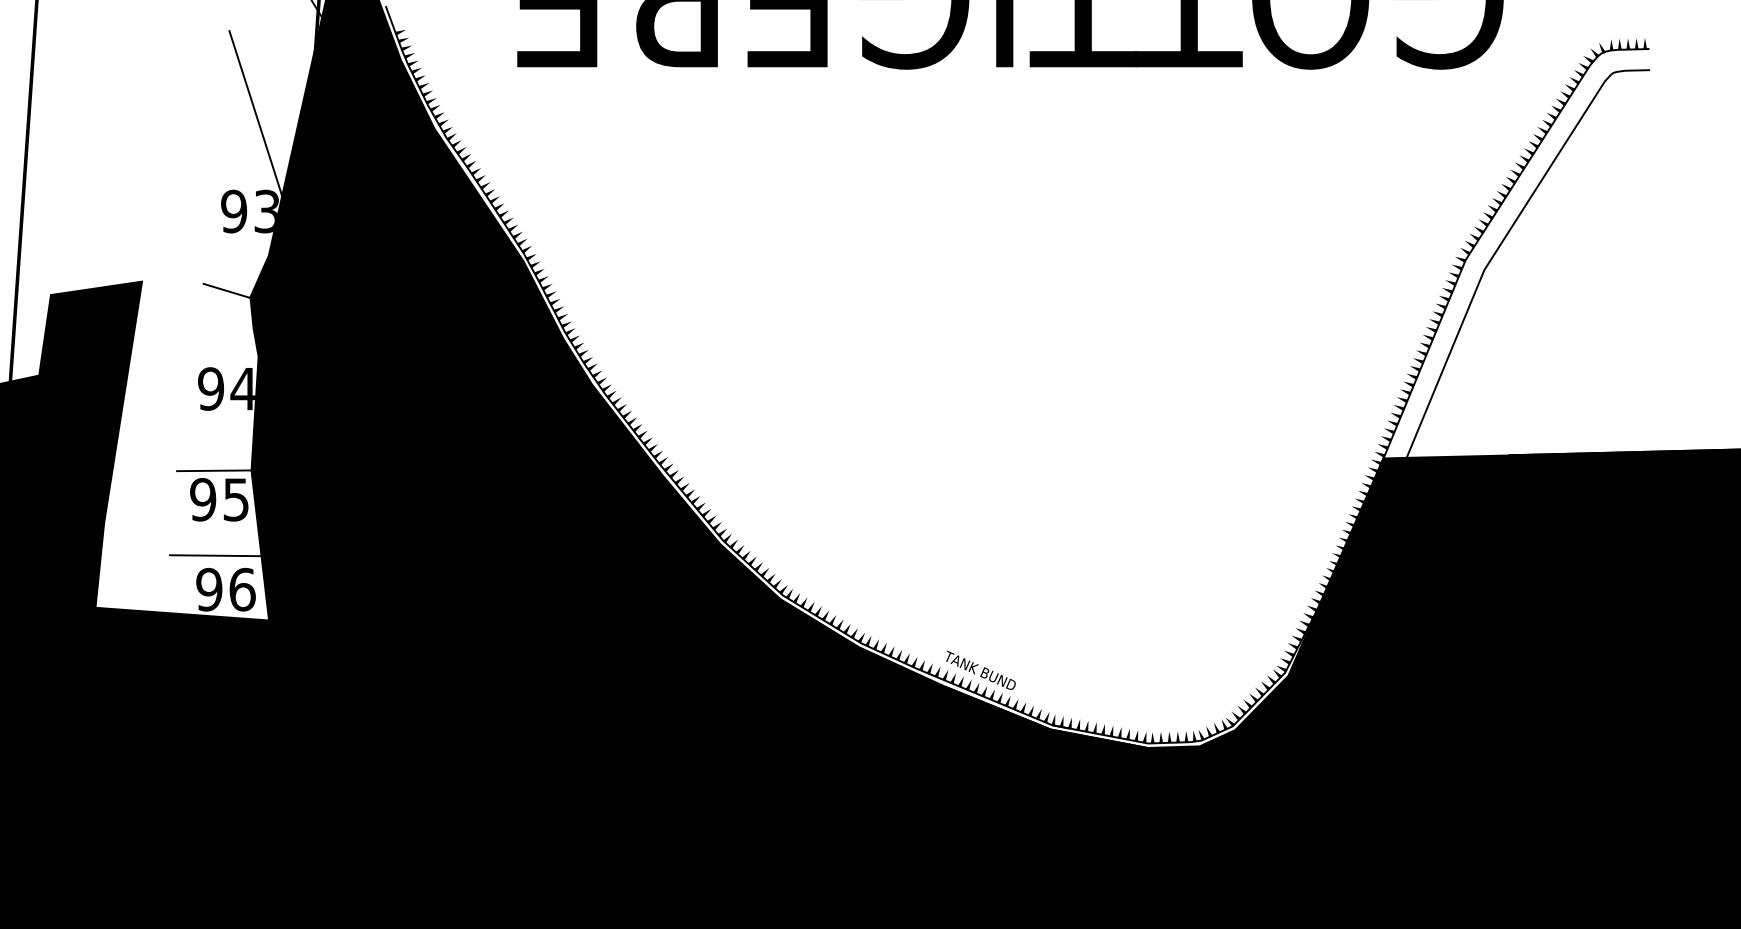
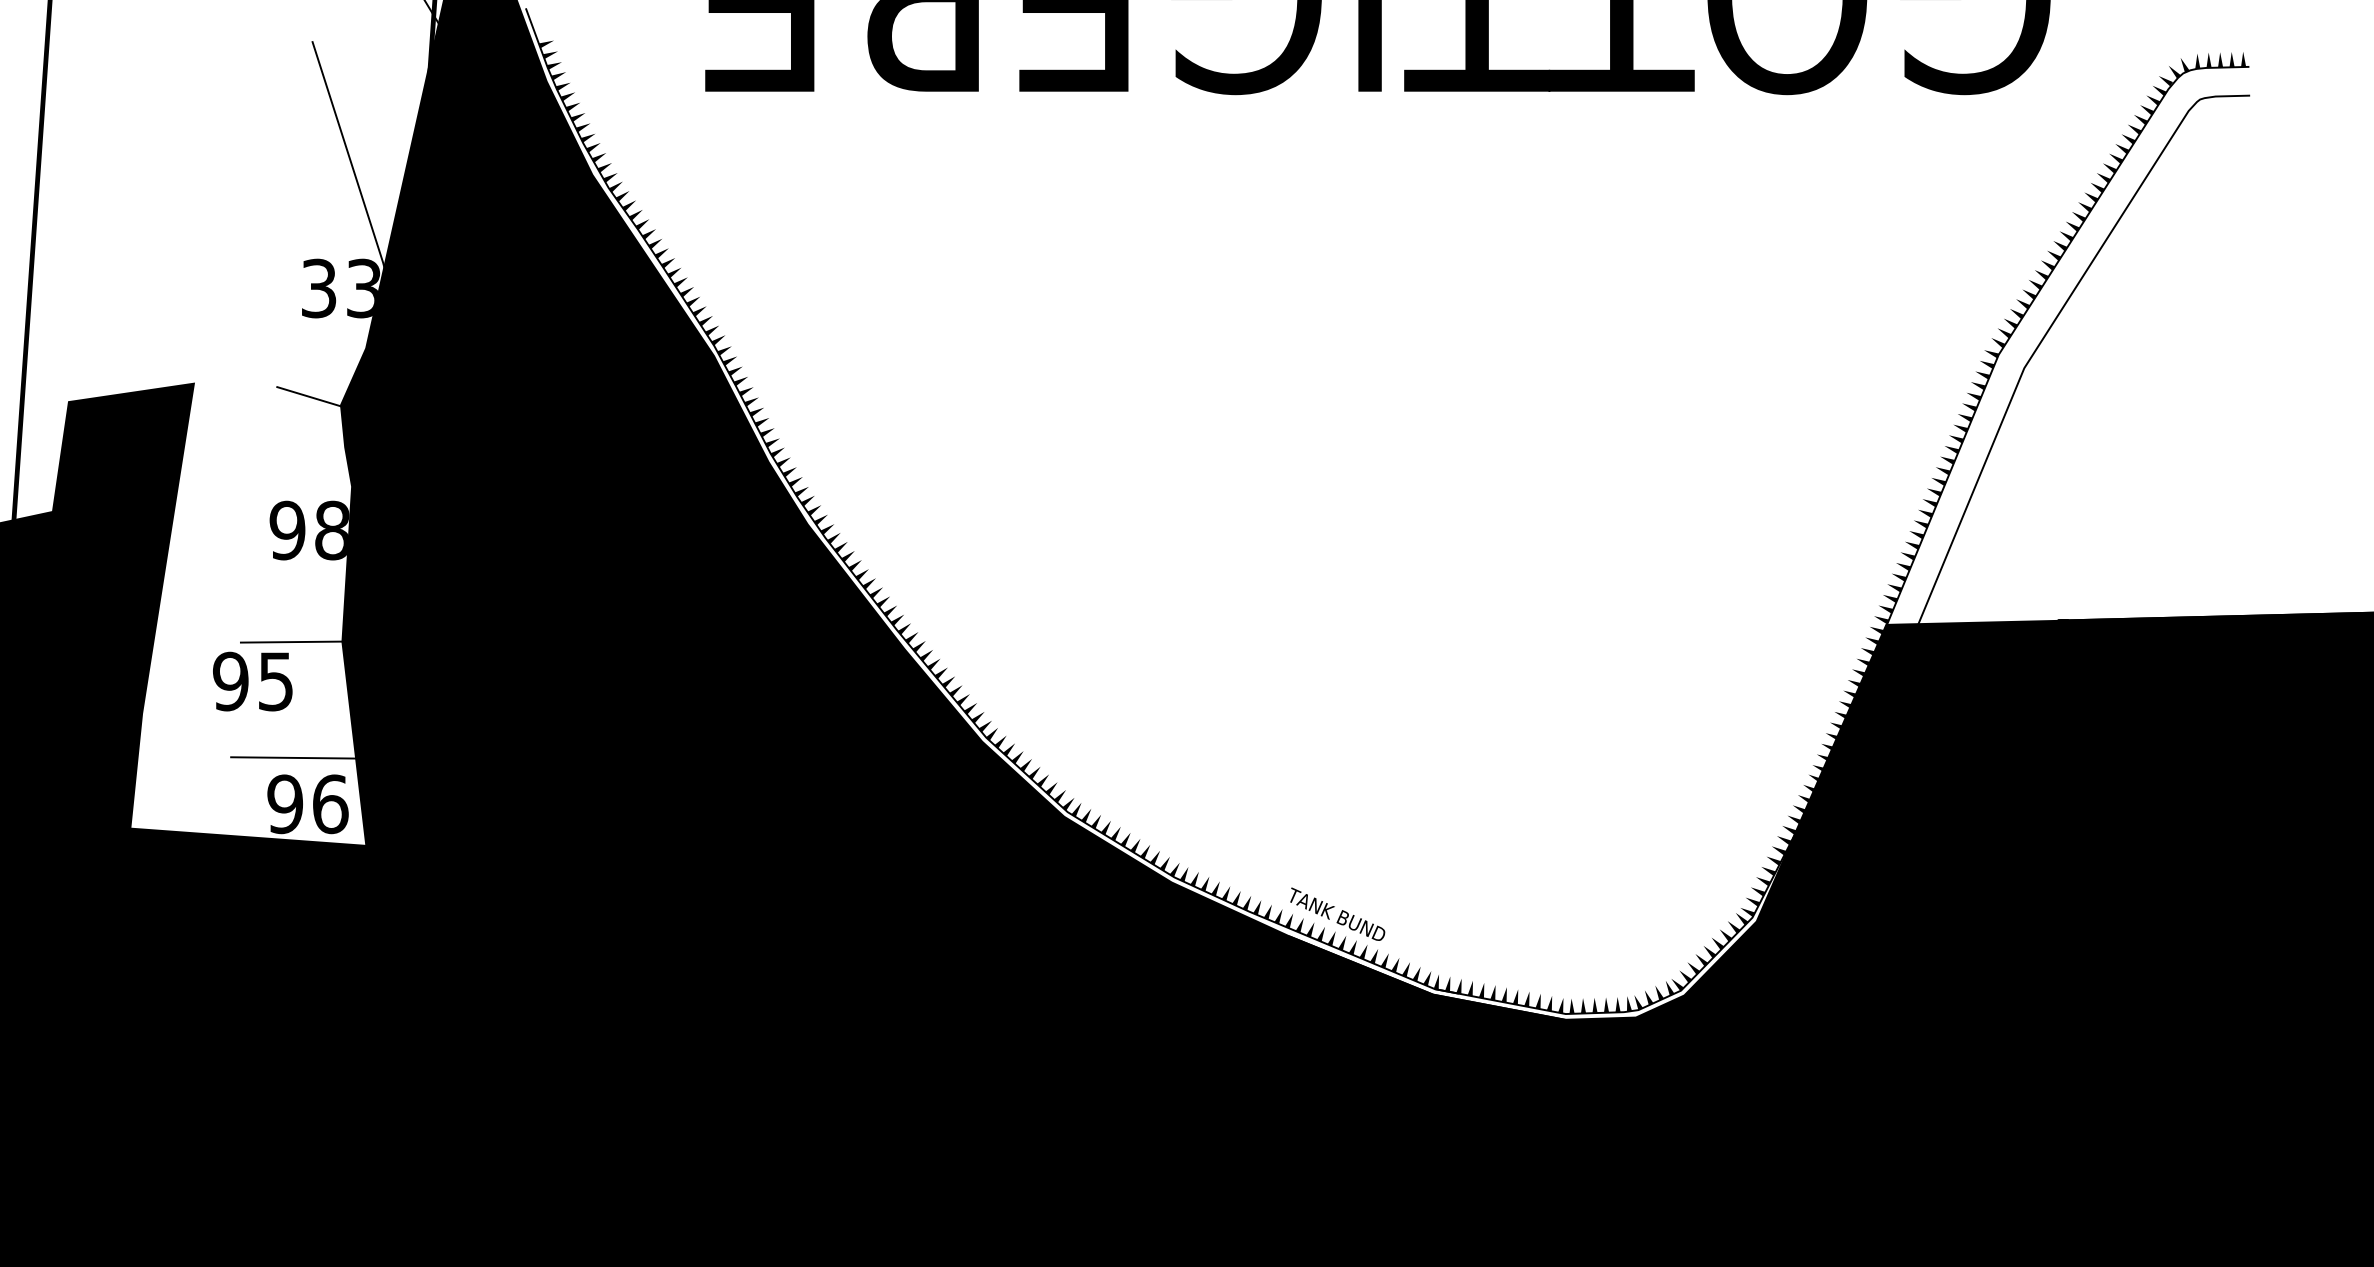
text: (233, 211) -> (318, 288), 93 -> 33
text: (243, 388) -> (331, 530), 94 -> 98
text: (219, 499) -> (252, 681), moved

